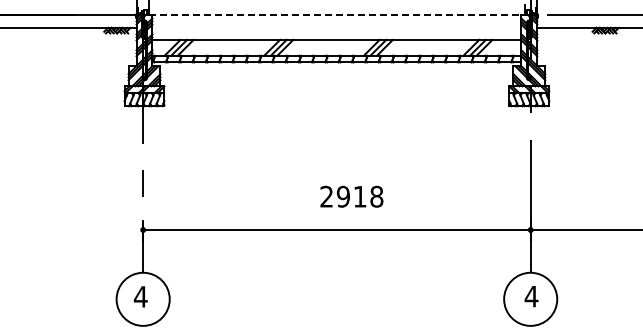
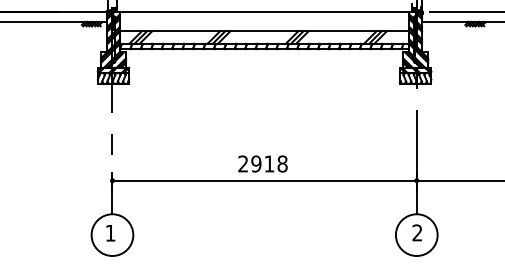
line: (343, 14) -> (269, 11), dashed -> solid
text: (351, 196) -> (262, 163), moved
text: (140, 296) -> (110, 232), 4 -> 1
text: (531, 296) -> (417, 232), 4 -> 2

